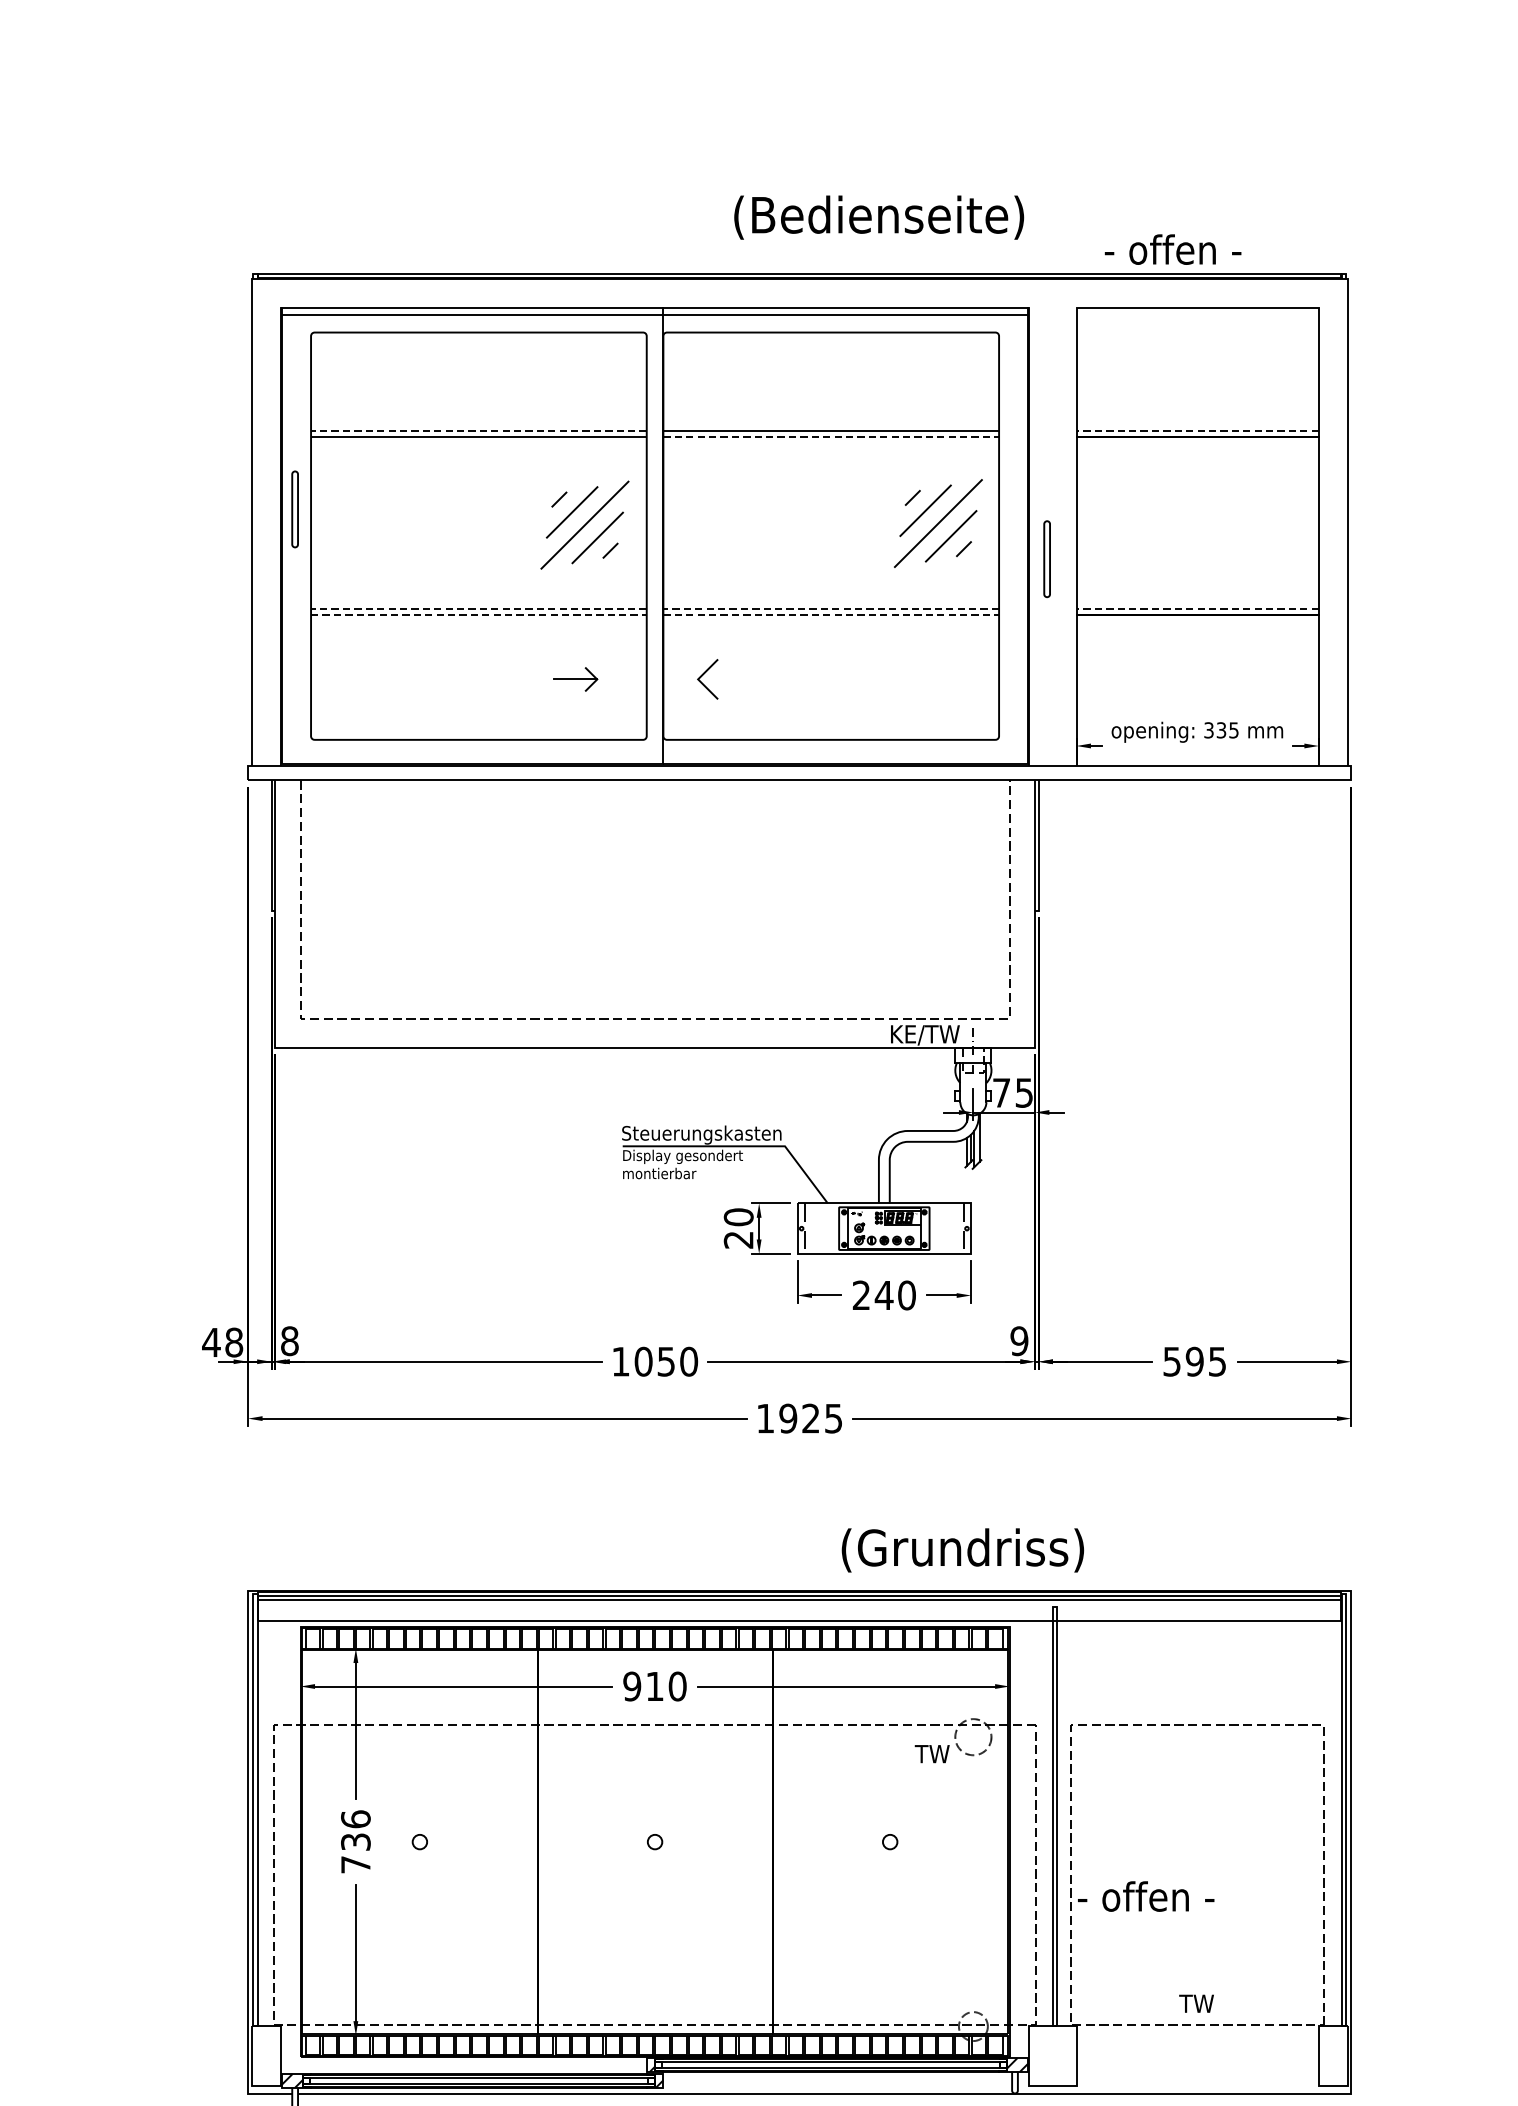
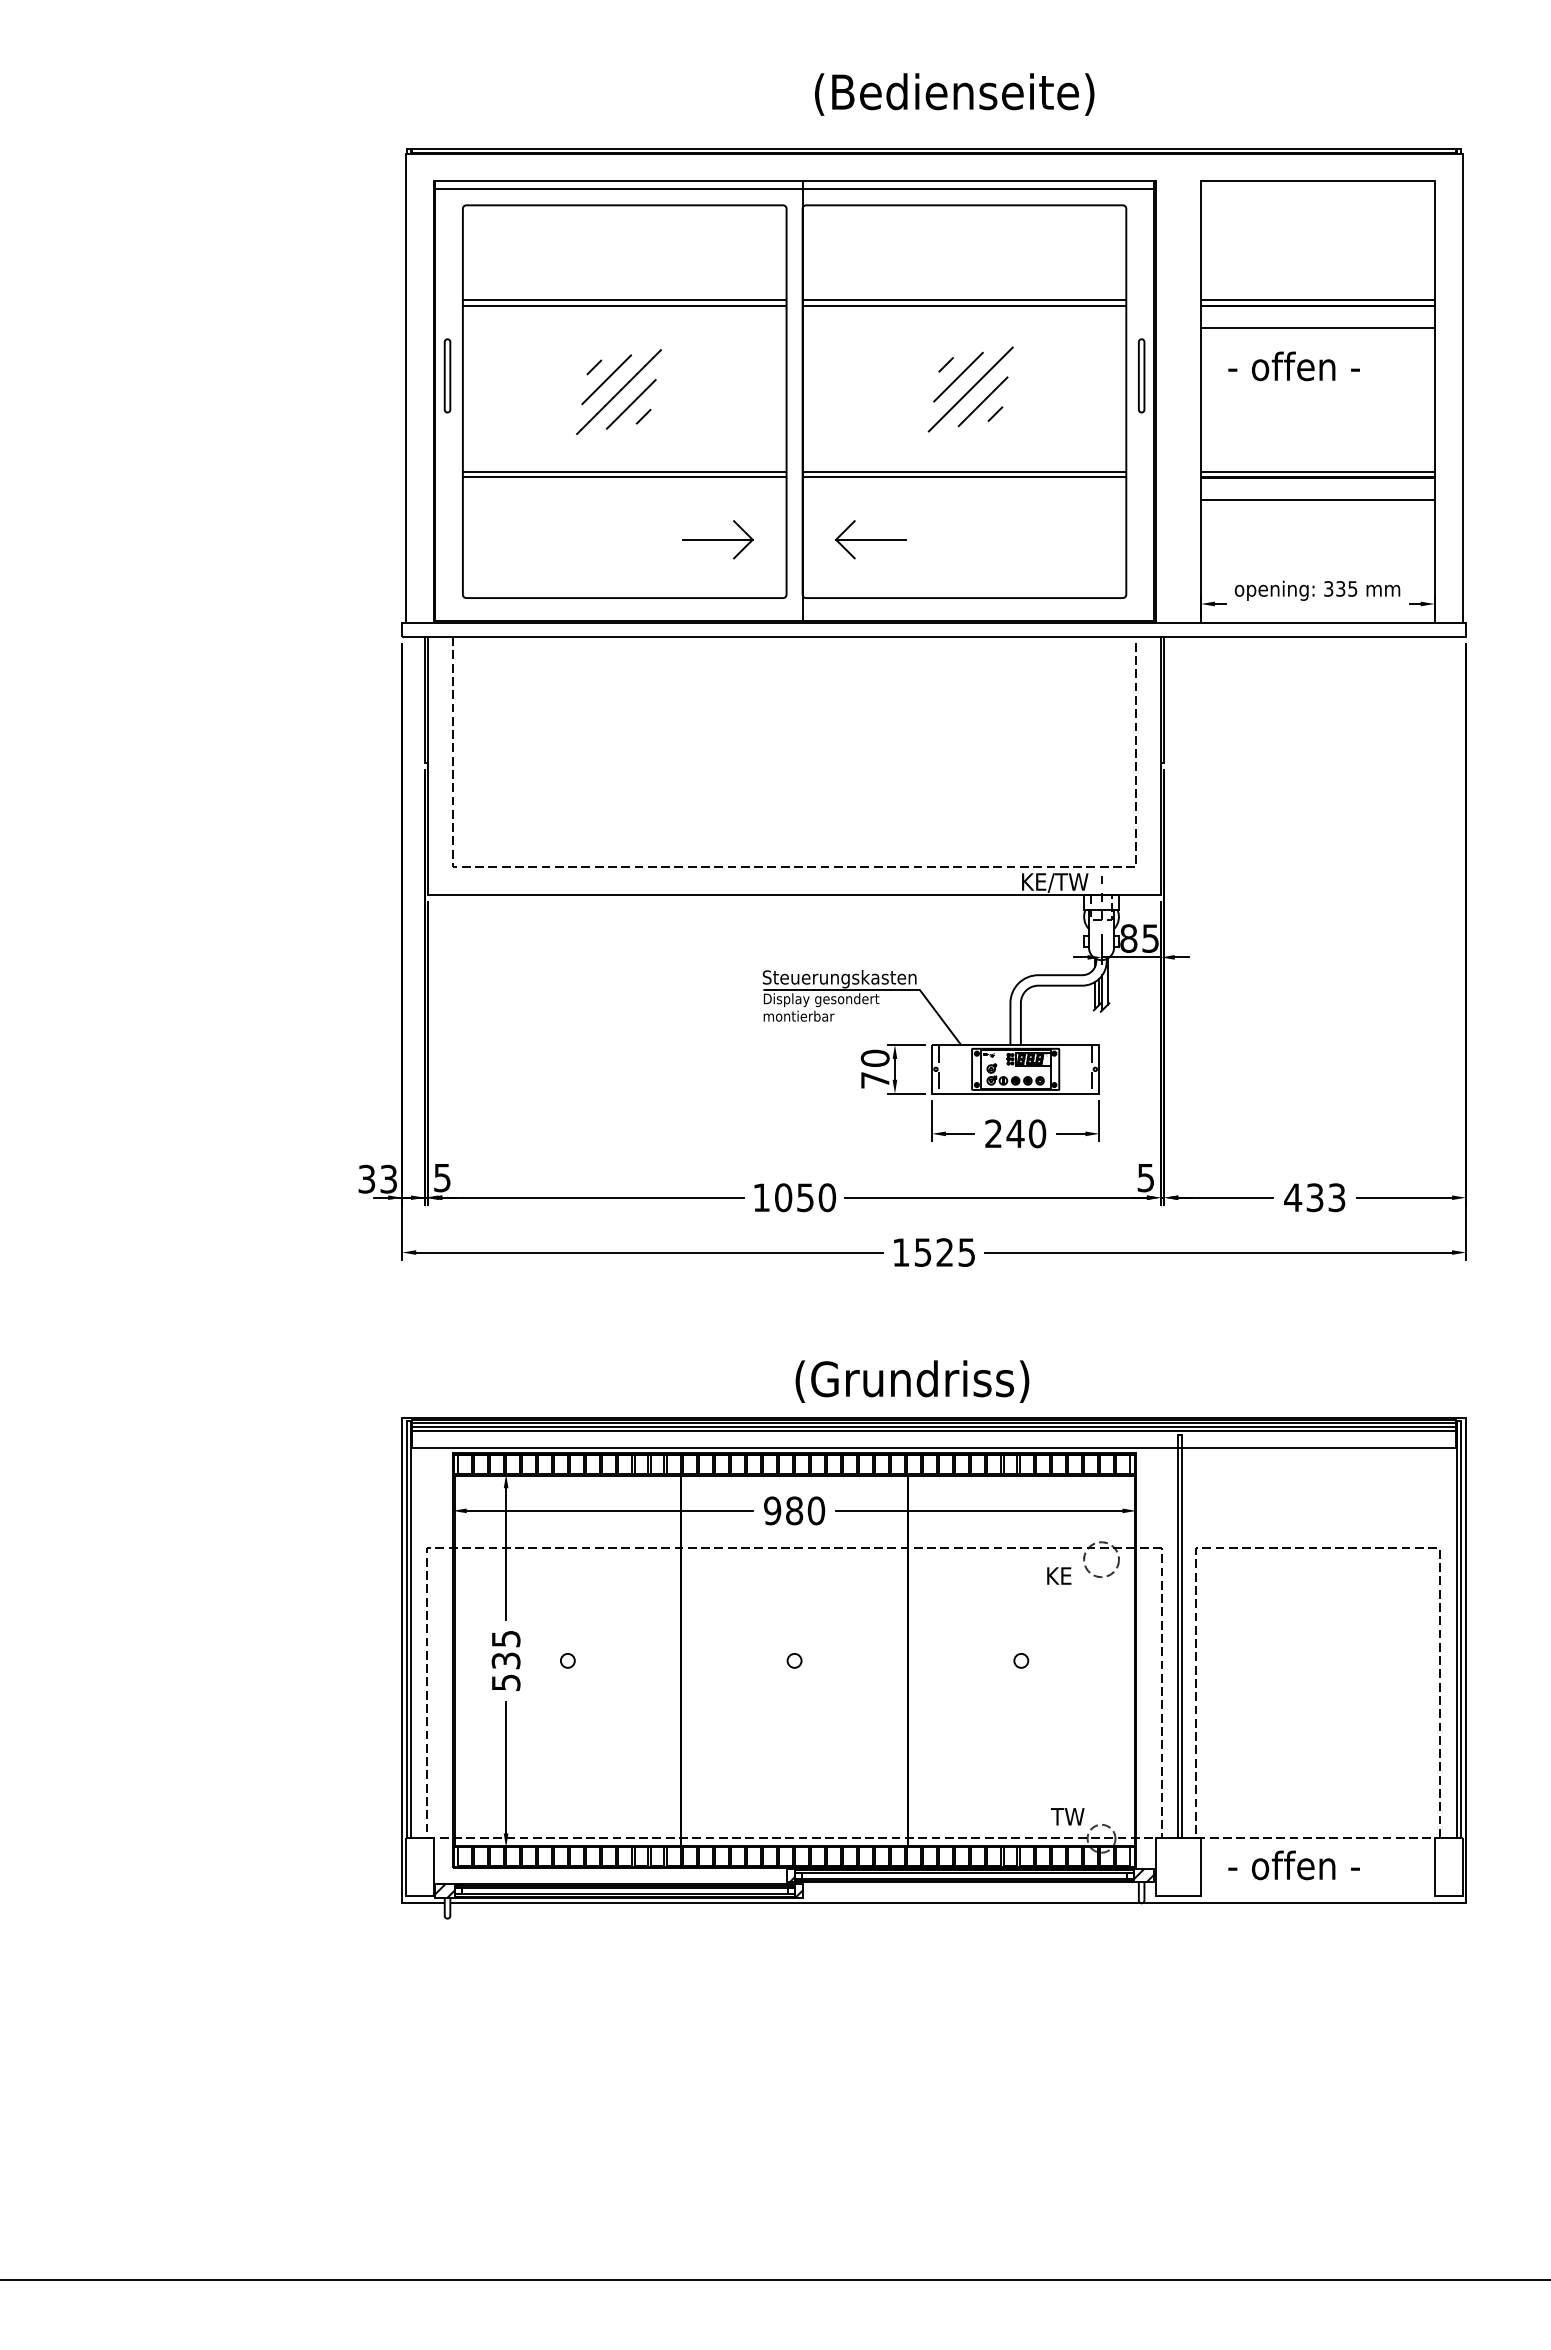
text: (878, 217) -> (954, 94), moved
text: (1172, 249) -> (1293, 366), moved
line: (478, 431) -> (624, 300), dashed -> solid
line: (1197, 431) -> (1317, 300), dashed -> solid
line: (831, 436) -> (964, 305), dashed -> solid
line: (1197, 460) -> (1317, 328), added
part: (938, 523) -> (970, 389), moved
part: (584, 524) -> (618, 391), moved
part: (1046, 558) -> (1141, 375), moved
line: (478, 608) -> (624, 471), dashed -> solid
line: (831, 608) -> (964, 471), dashed -> solid
line: (1197, 608) -> (1317, 471), dashed -> solid
line: (478, 614) -> (624, 477), dashed -> solid
line: (831, 614) -> (964, 477), dashed -> solid
line: (1197, 637) -> (1317, 499), added
part: (575, 679) -> (717, 539), size x1.67
line: (733, 679) -> (870, 539), added
text: (1001, 1092) -> (1128, 938), 75 -> 85
text: (737, 1240) -> (874, 1080), 20 -> 70
text: (289, 1340) -> (442, 1177), 8 -> 5
text: (1018, 1340) -> (1145, 1177), 9 -> 5
text: (222, 1341) -> (377, 1178), 48 -> 33
text: (1194, 1361) -> (1314, 1197), 595 -> 433
text: (787, 1418) -> (922, 1252), 1925 -> 1525
text: (962, 1550) -> (912, 1381), moved
line: (799, 1603) -> (933, 1430), added
text: (654, 1686) -> (794, 1510), 910 -> 980
text: (931, 1753) -> (1061, 1575), TW -> KE
text: (355, 1841) -> (505, 1660), 736 -> 535
text: (1145, 1896) -> (1293, 1865), moved
text: (1196, 2003) -> (1067, 1816), moved

